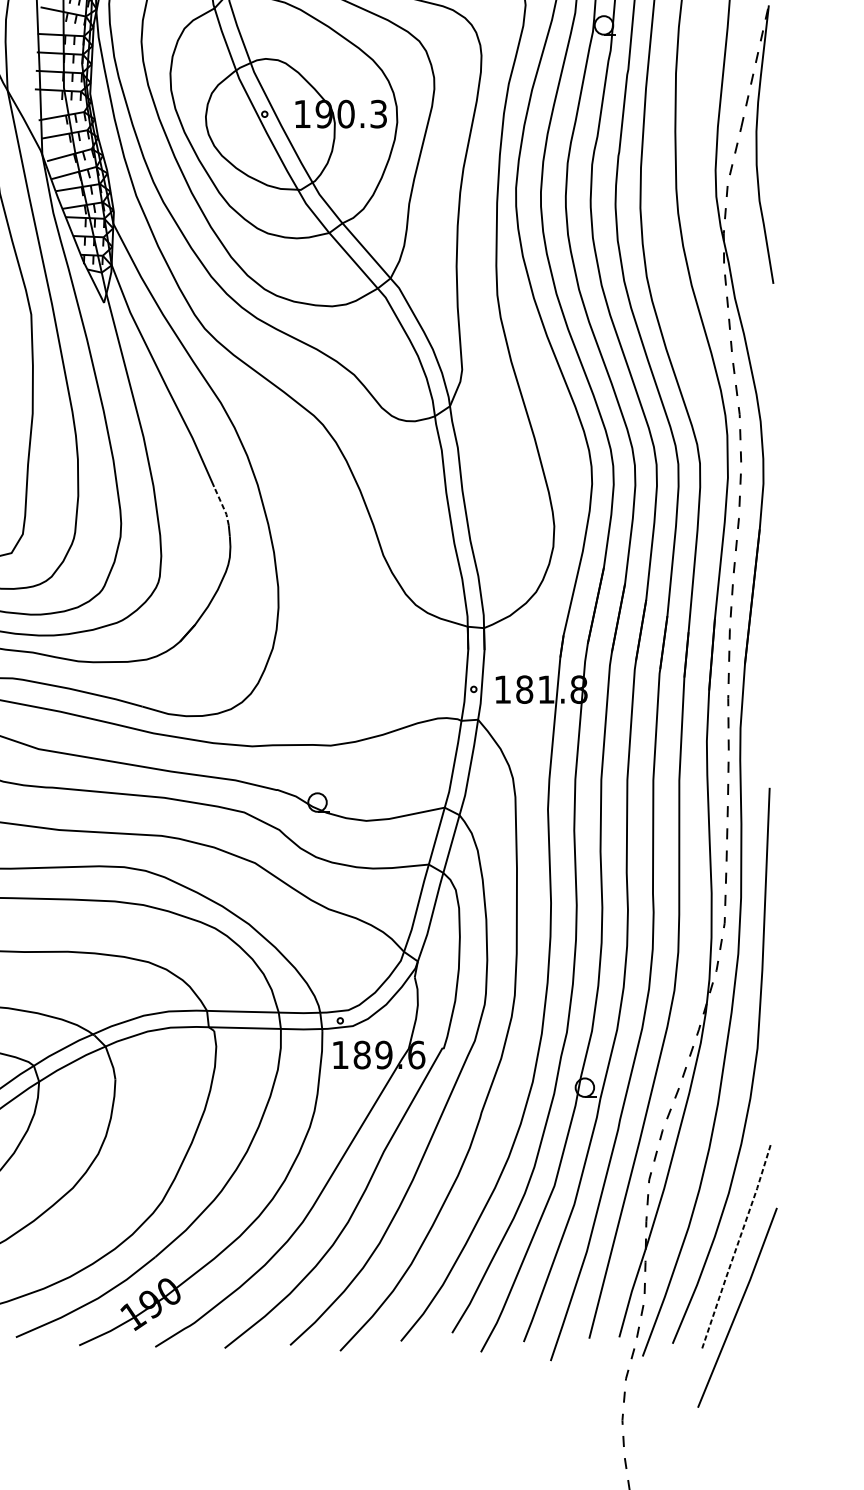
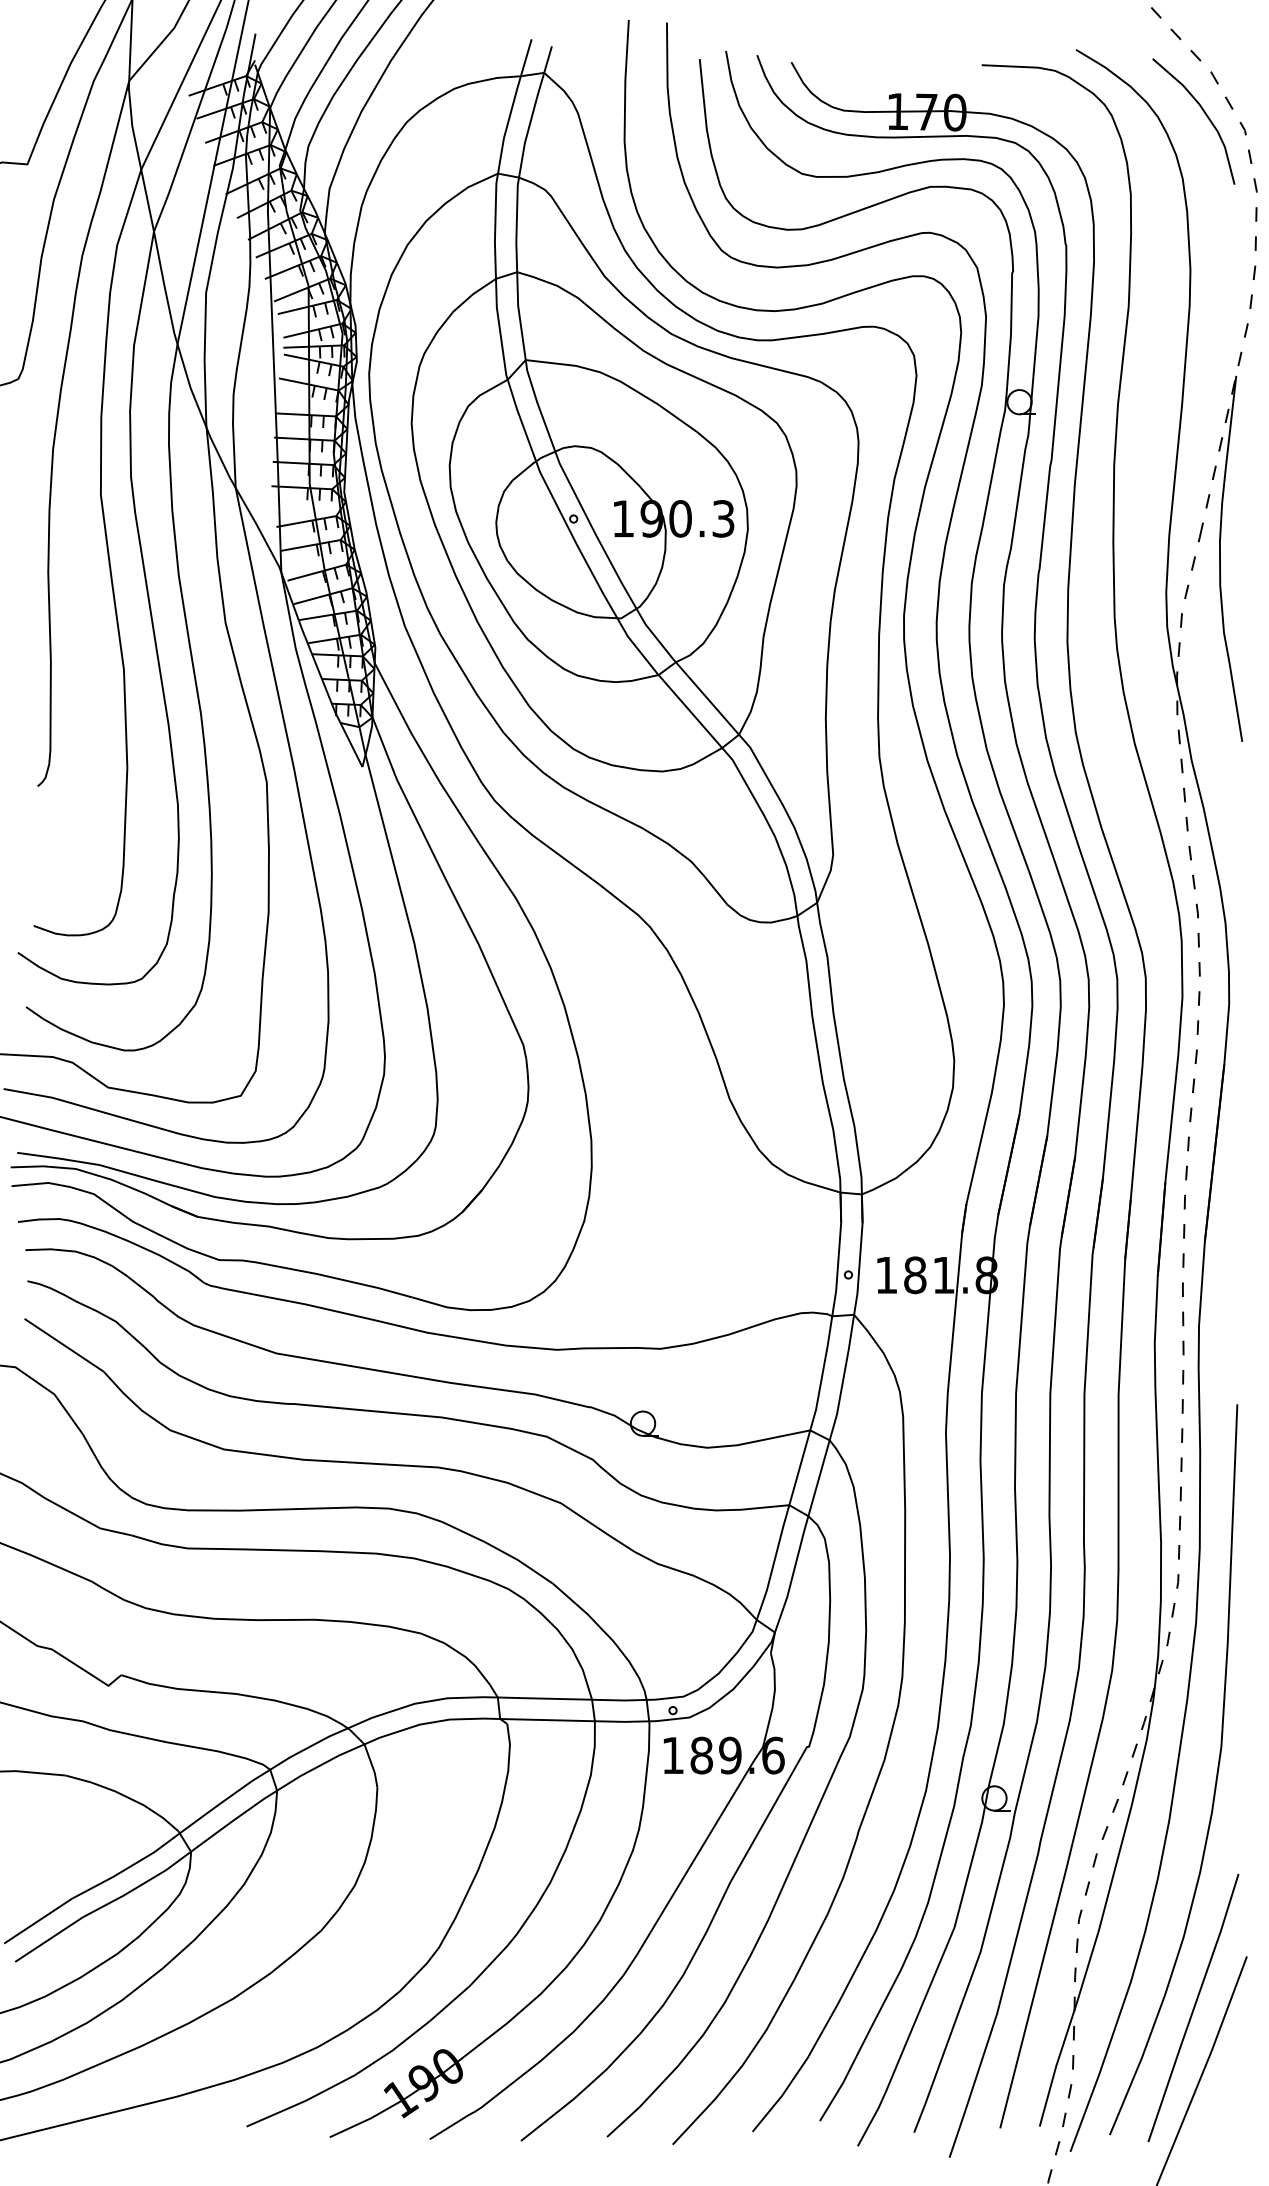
line: (222, 506) -> (518, 1034), dashed -> solid
line: (736, 1247) -> (1193, 2008), dashed -> solid

